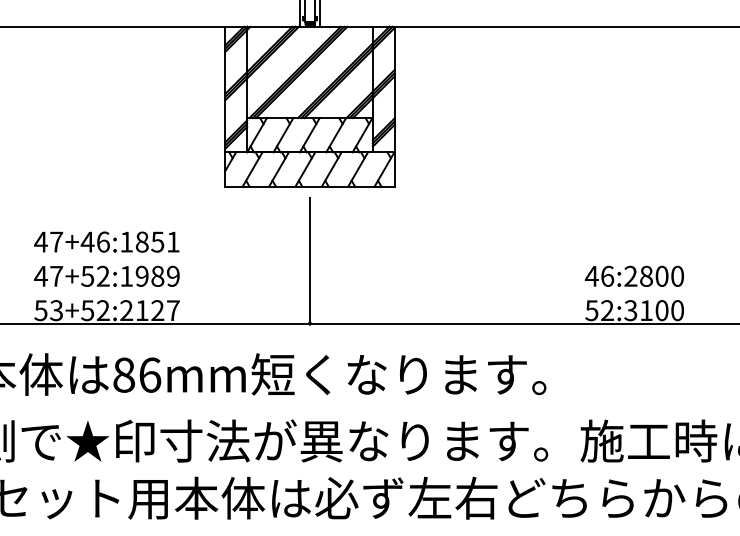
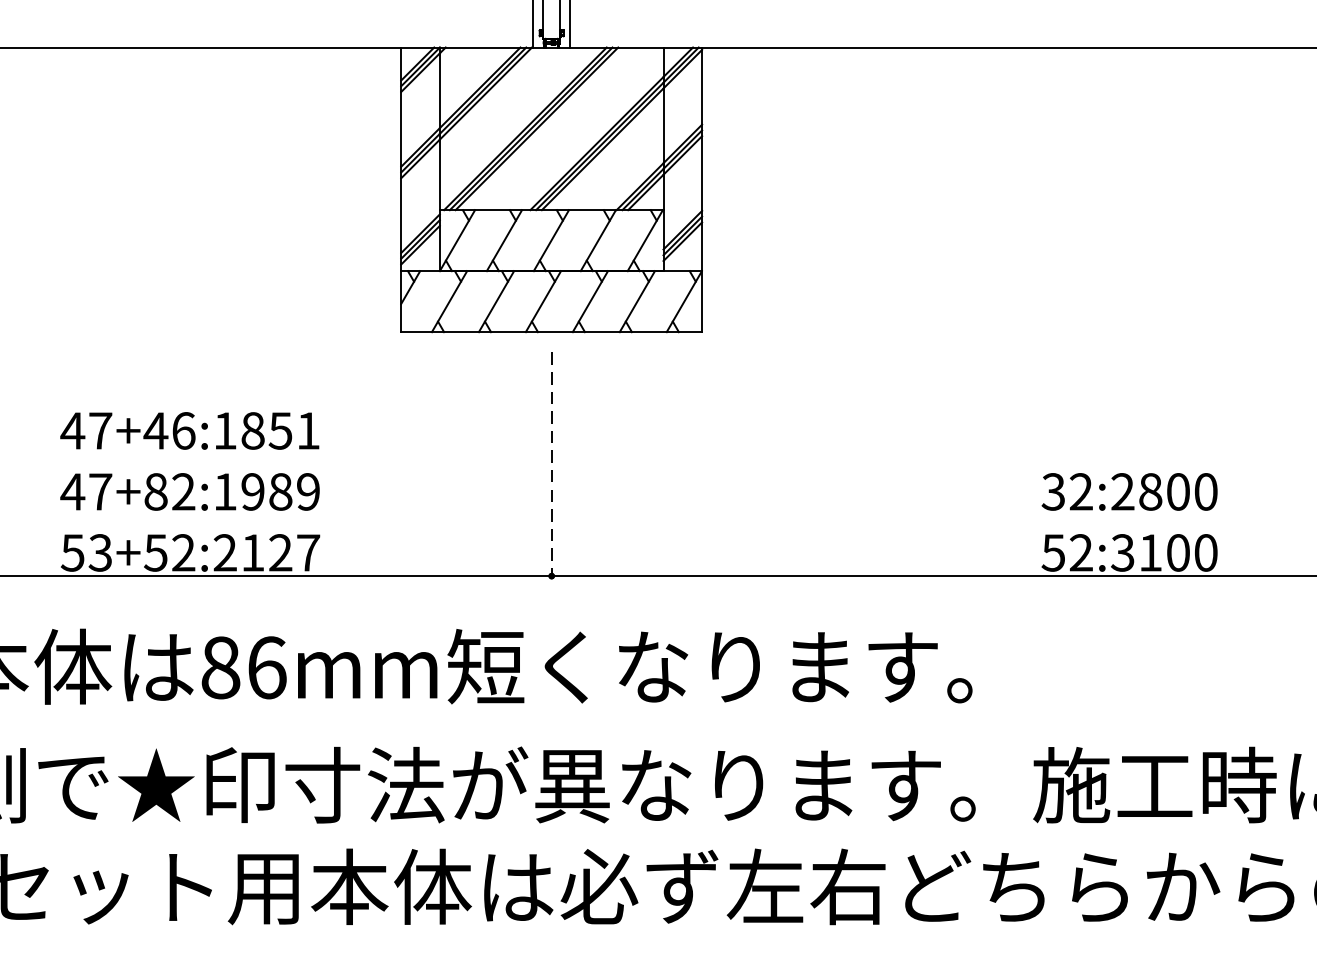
line: (310, 260) -> (552, 463), solid -> dashed
text: (87, 275) -> (155, 490), 47+52:1989 -> 47+82:1989
text: (599, 275) -> (1067, 490), 46:2800 -> 32:2800

